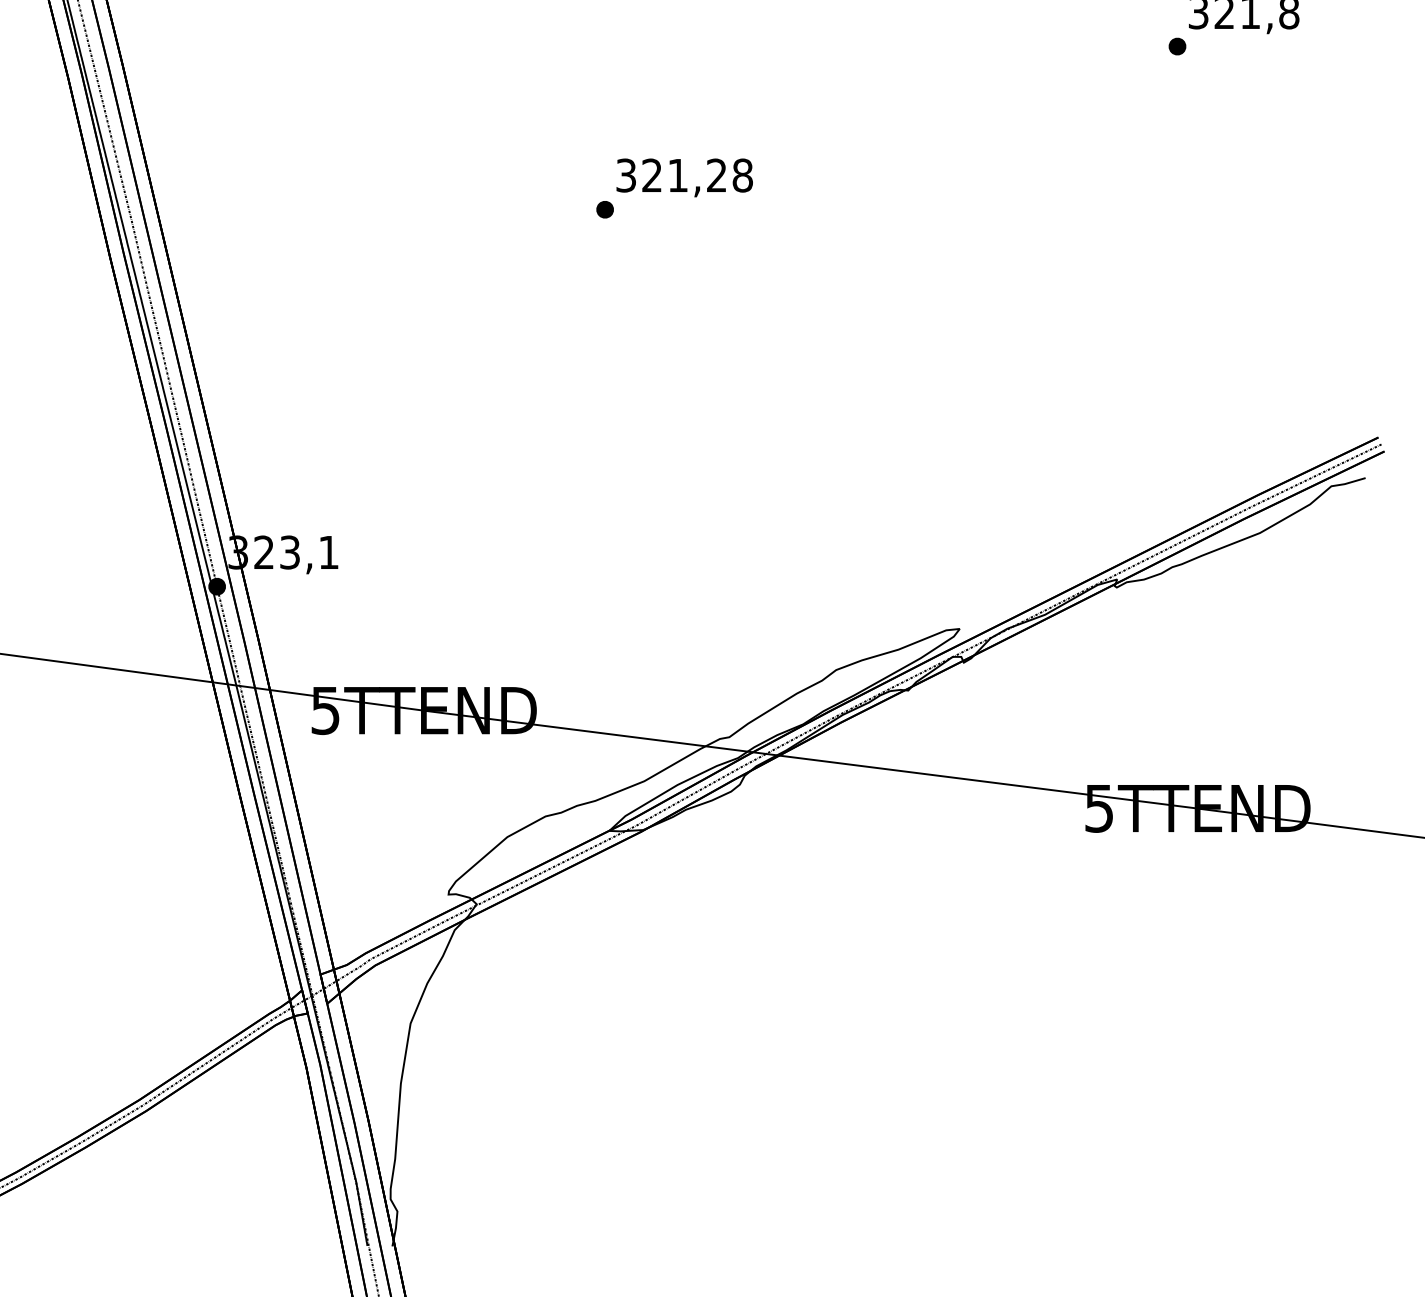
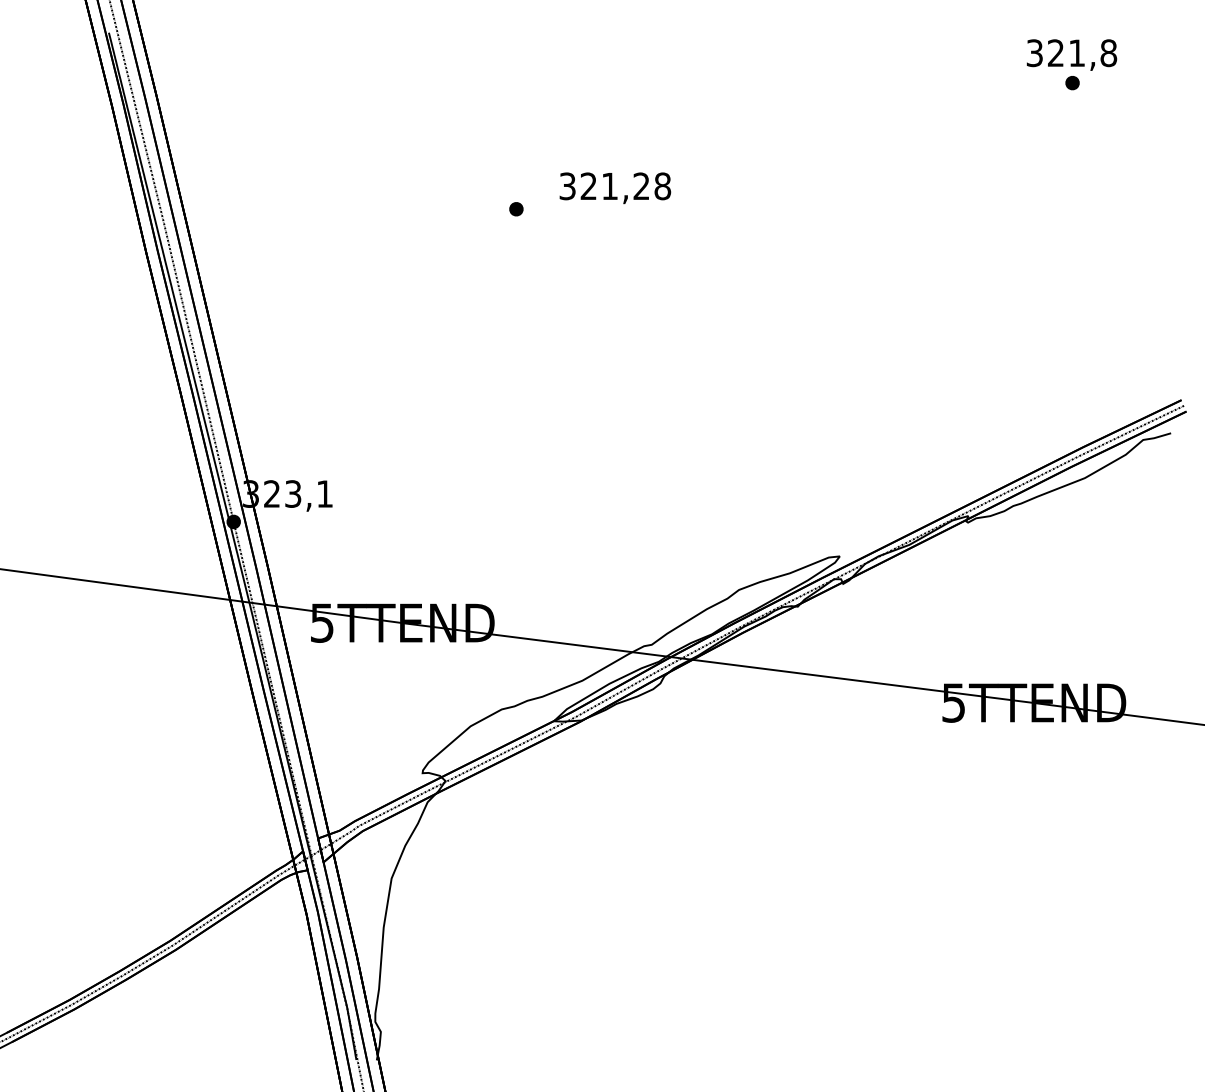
part: (1177, 47) -> (1072, 83), moved
part: (605, 210) -> (516, 209), moved

